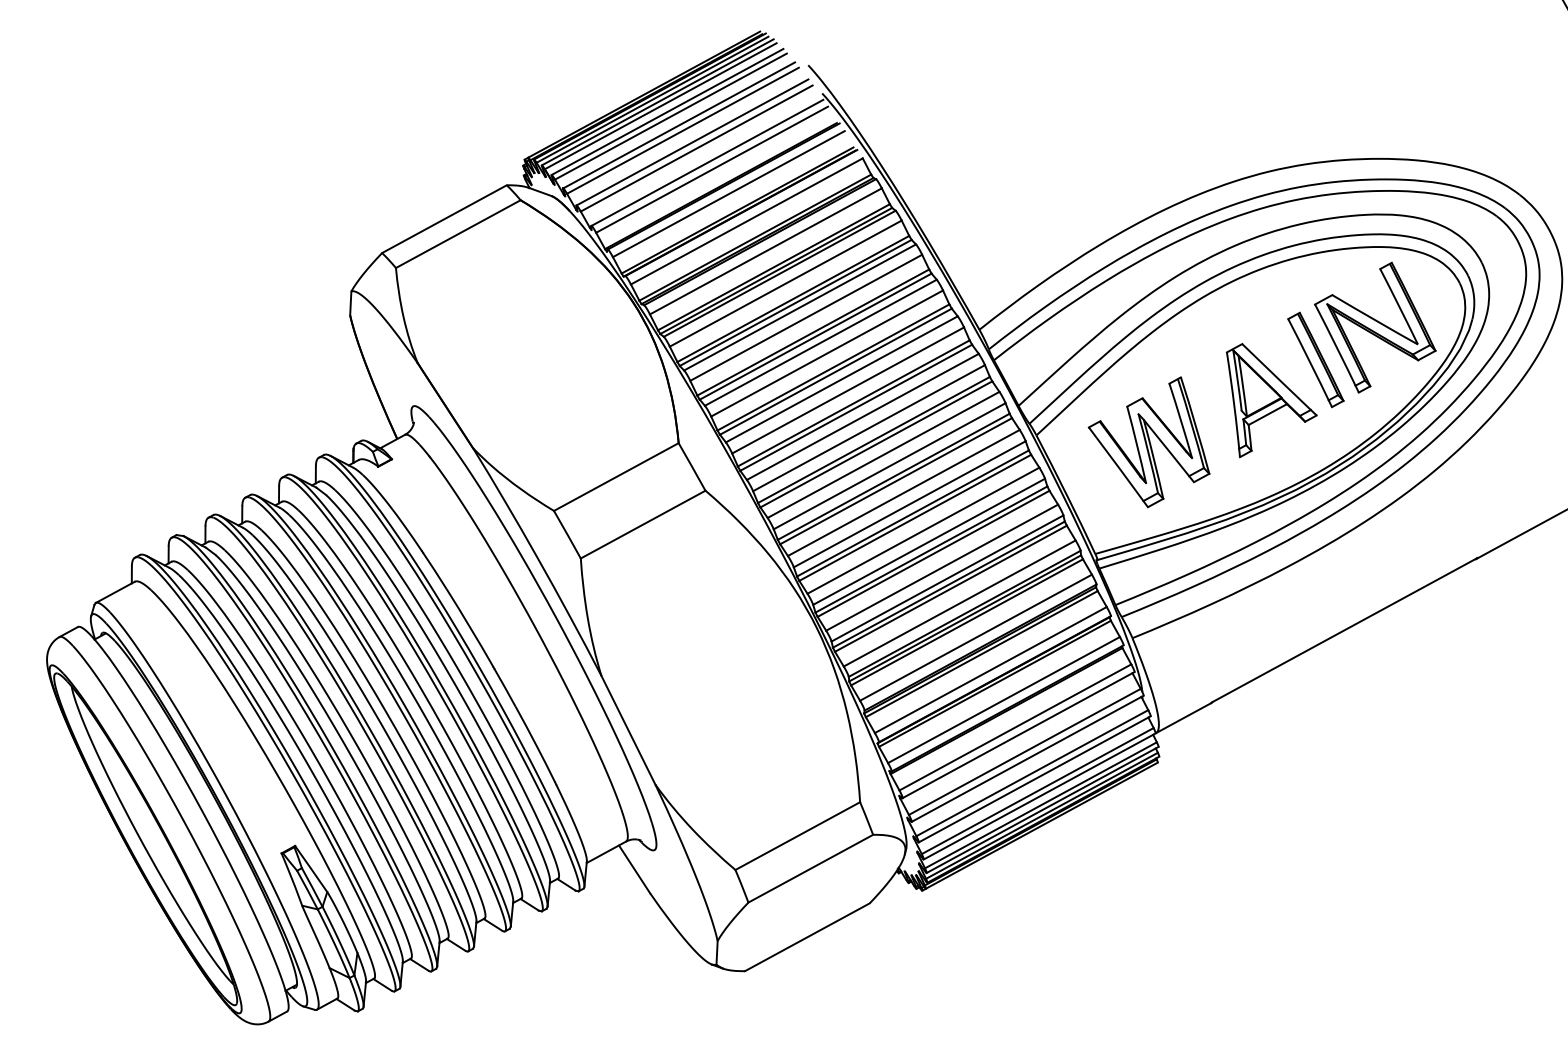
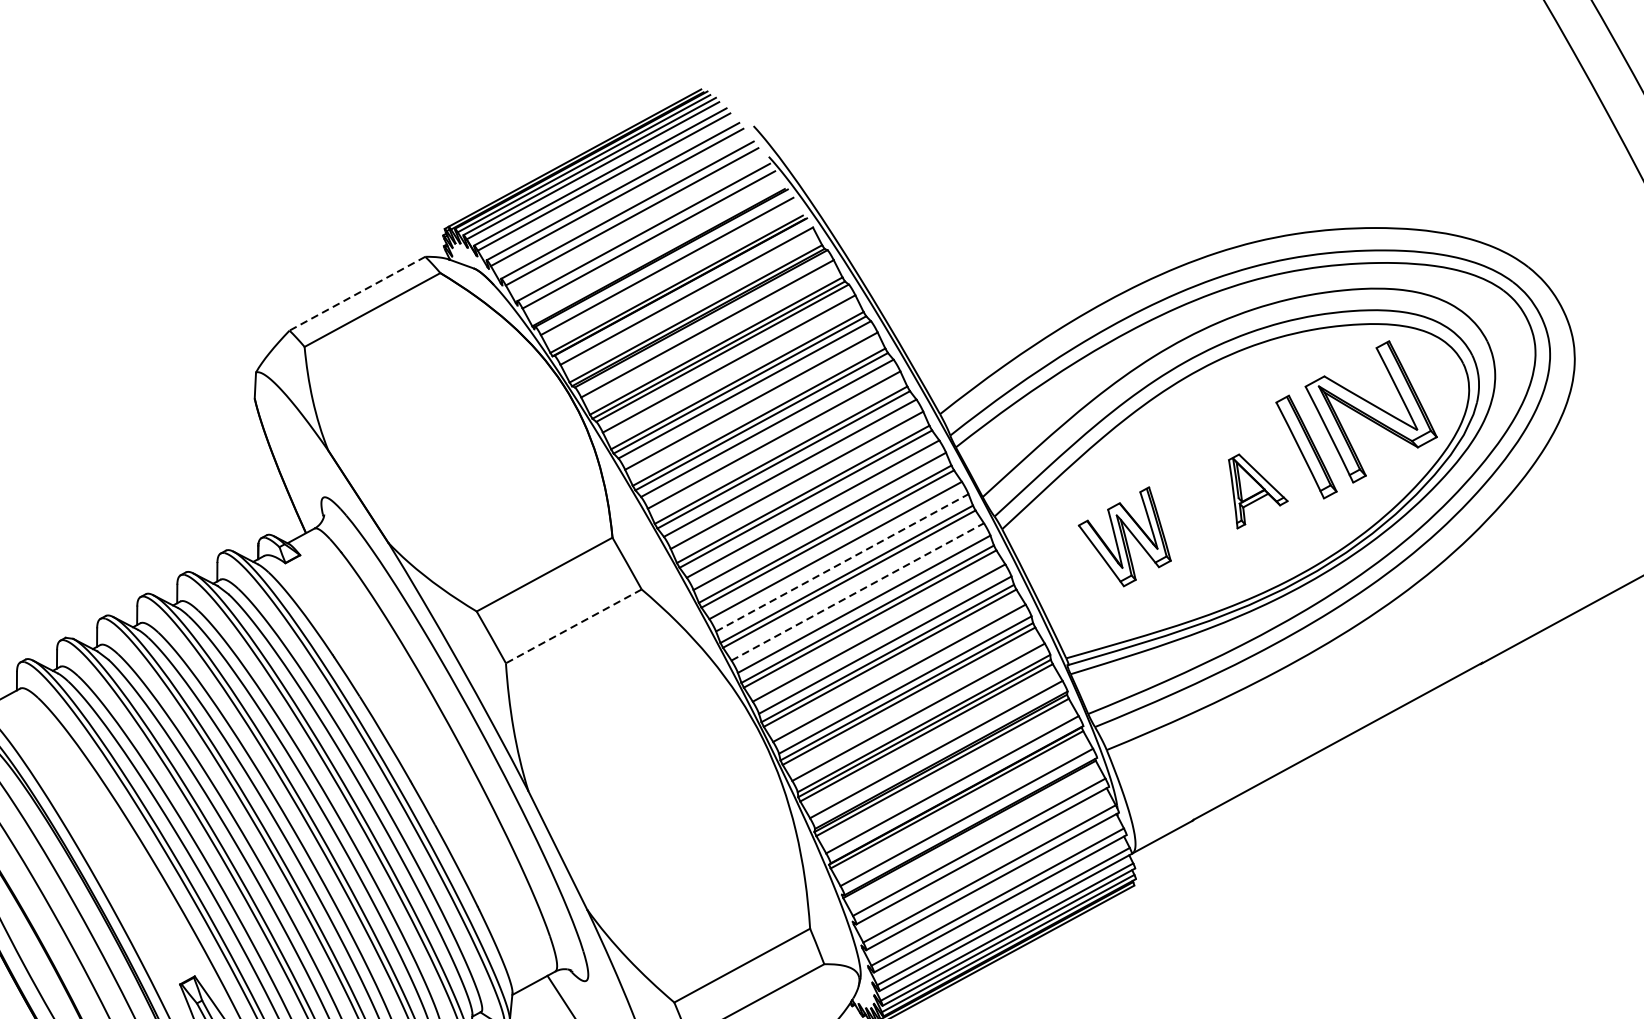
line: (444, 219) -> (357, 294), solid -> dashed
part: (1271, 400) -> (1258, 491), size x0.6
part: (1148, 442) -> (1124, 536), size x0.7
line: (889, 466) -> (842, 563), solid -> dashed
line: (903, 492) -> (857, 591), solid -> dashed
line: (643, 524) -> (574, 626), solid -> dashed

